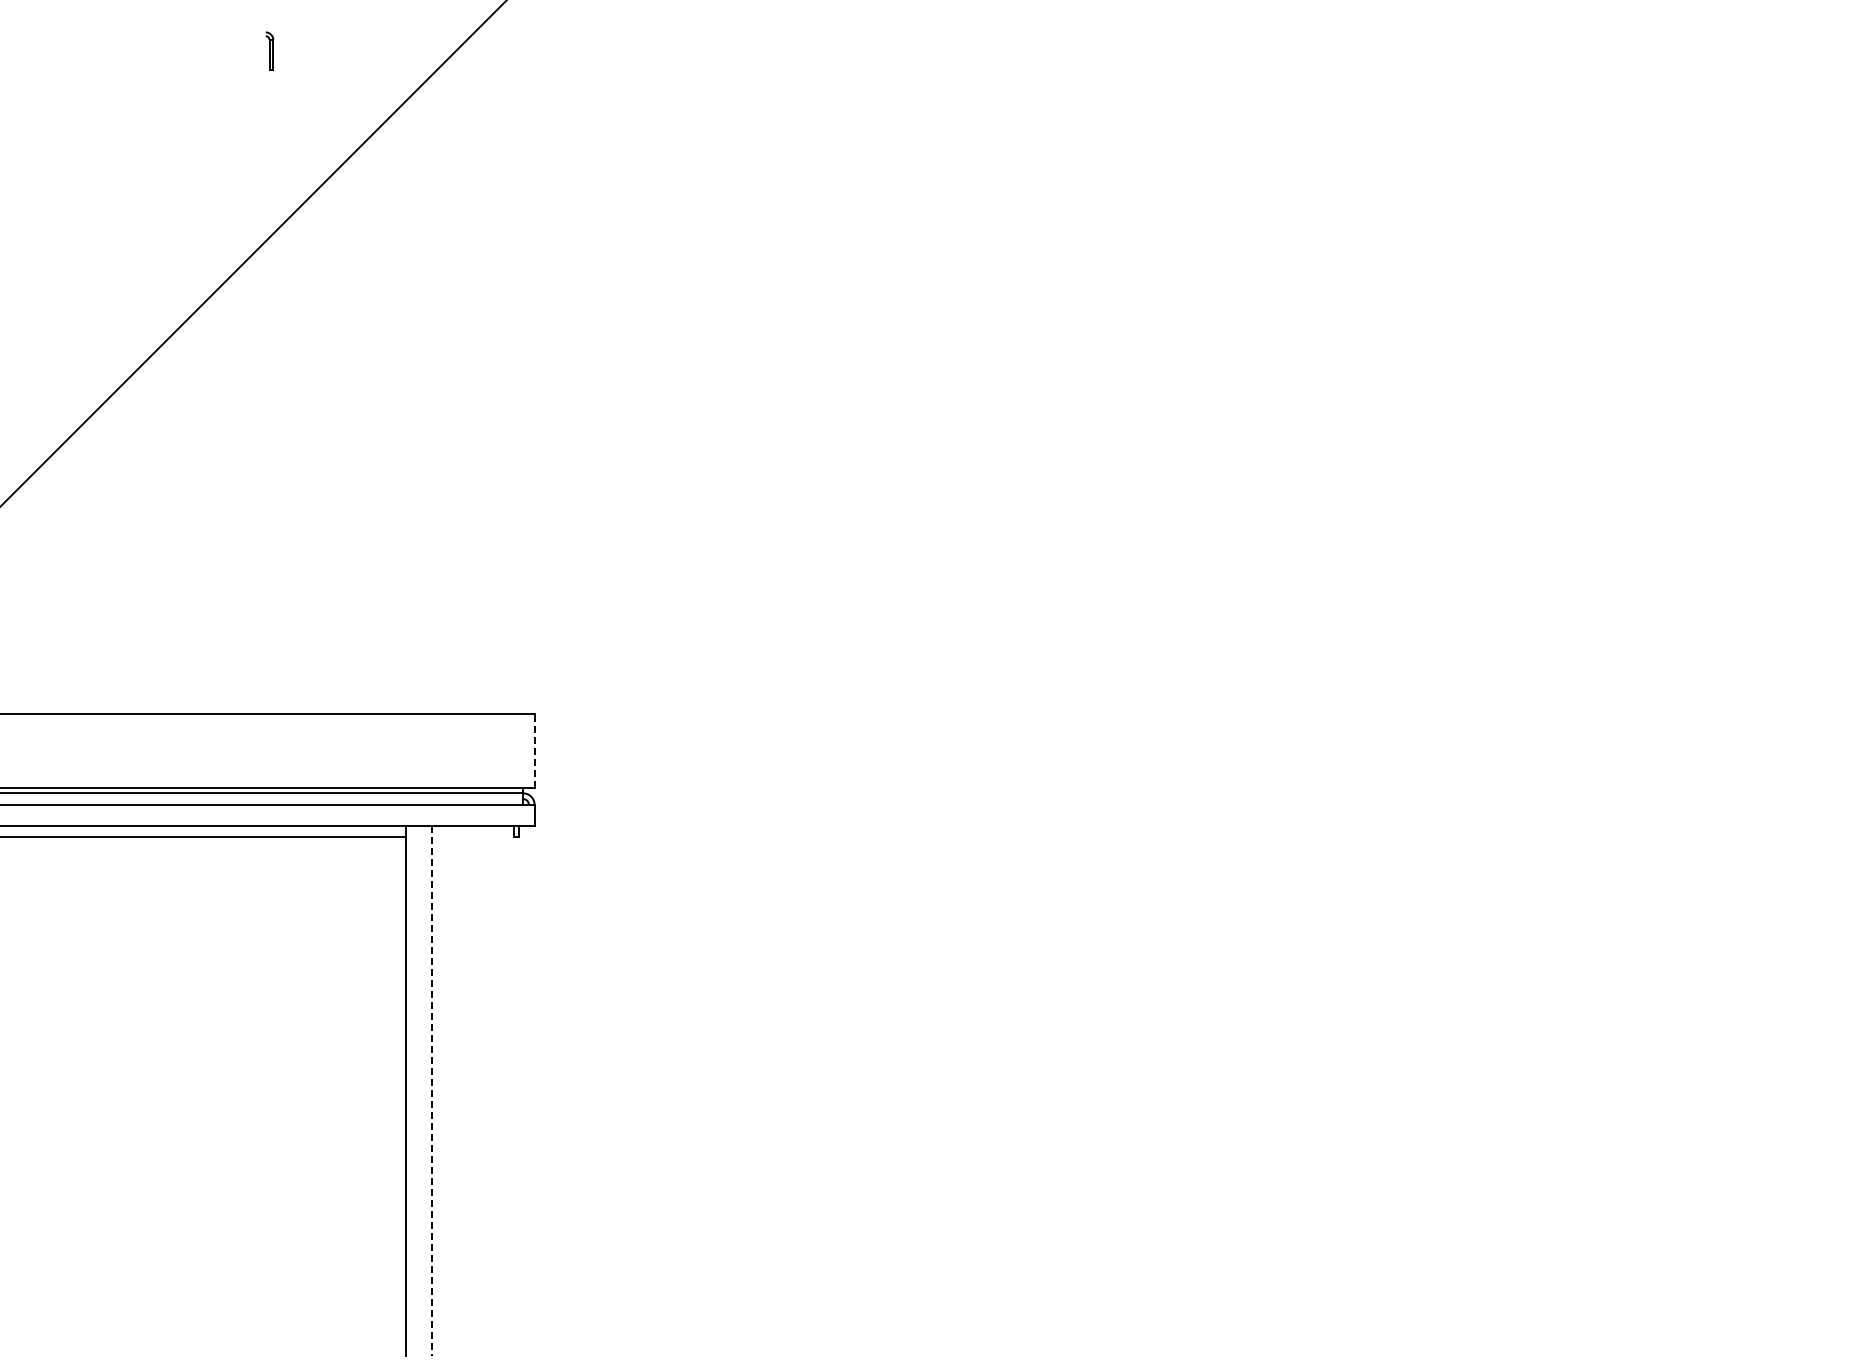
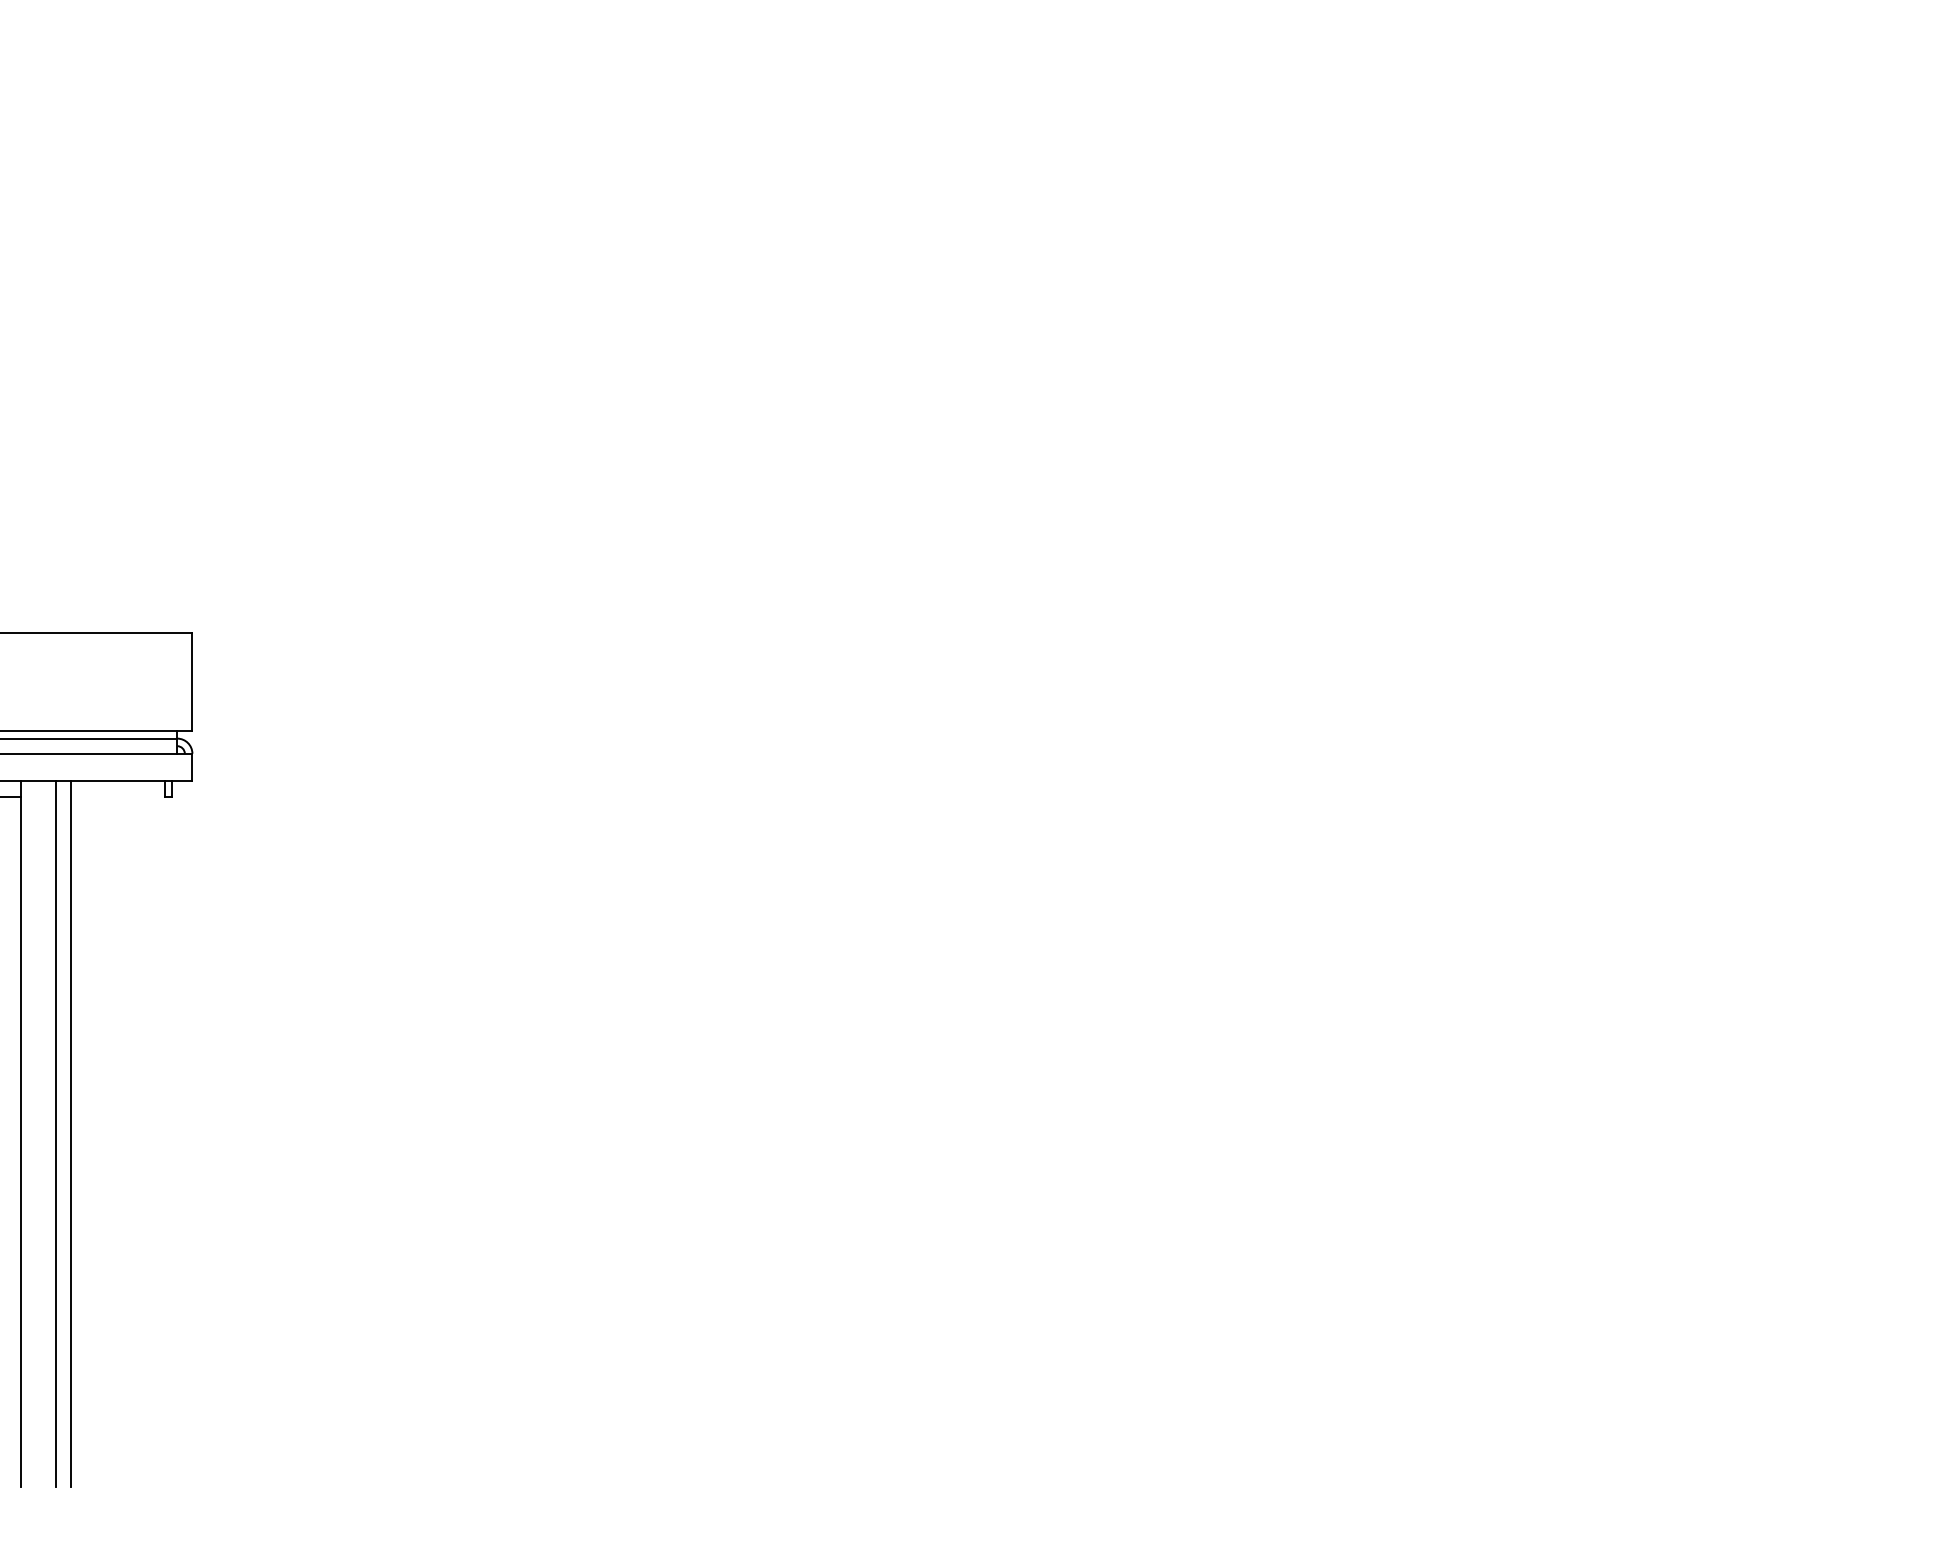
line: (534, 750) -> (192, 681), dashed -> solid
line: (432, 1090) -> (56, 1134), dashed -> solid
line: (443, 1090) -> (71, 1134), added

